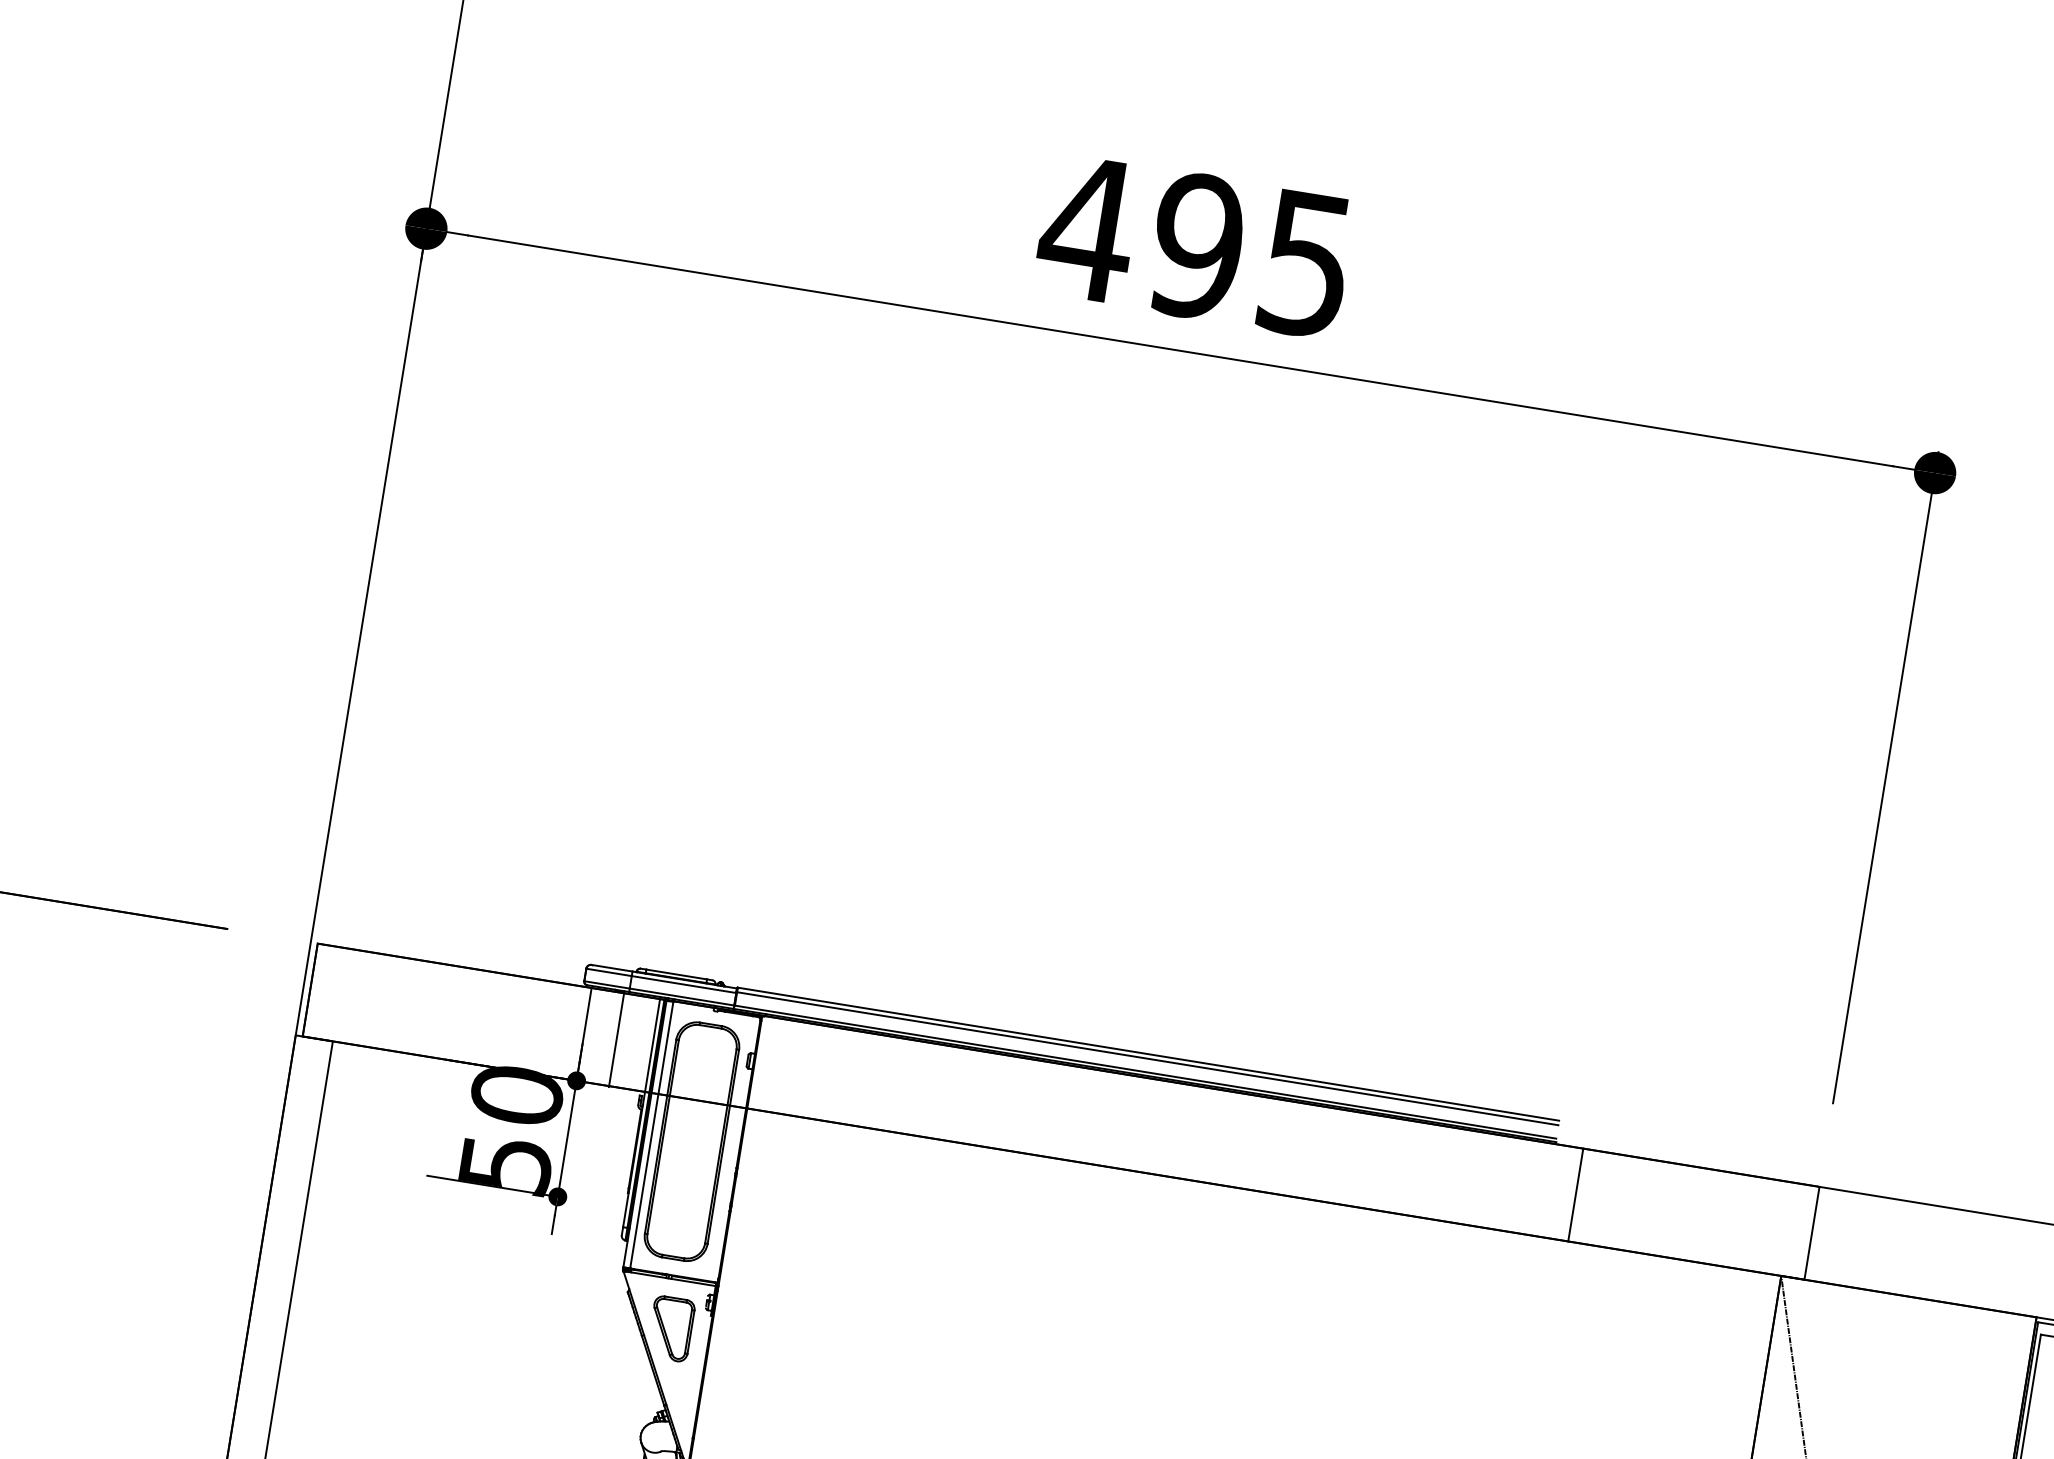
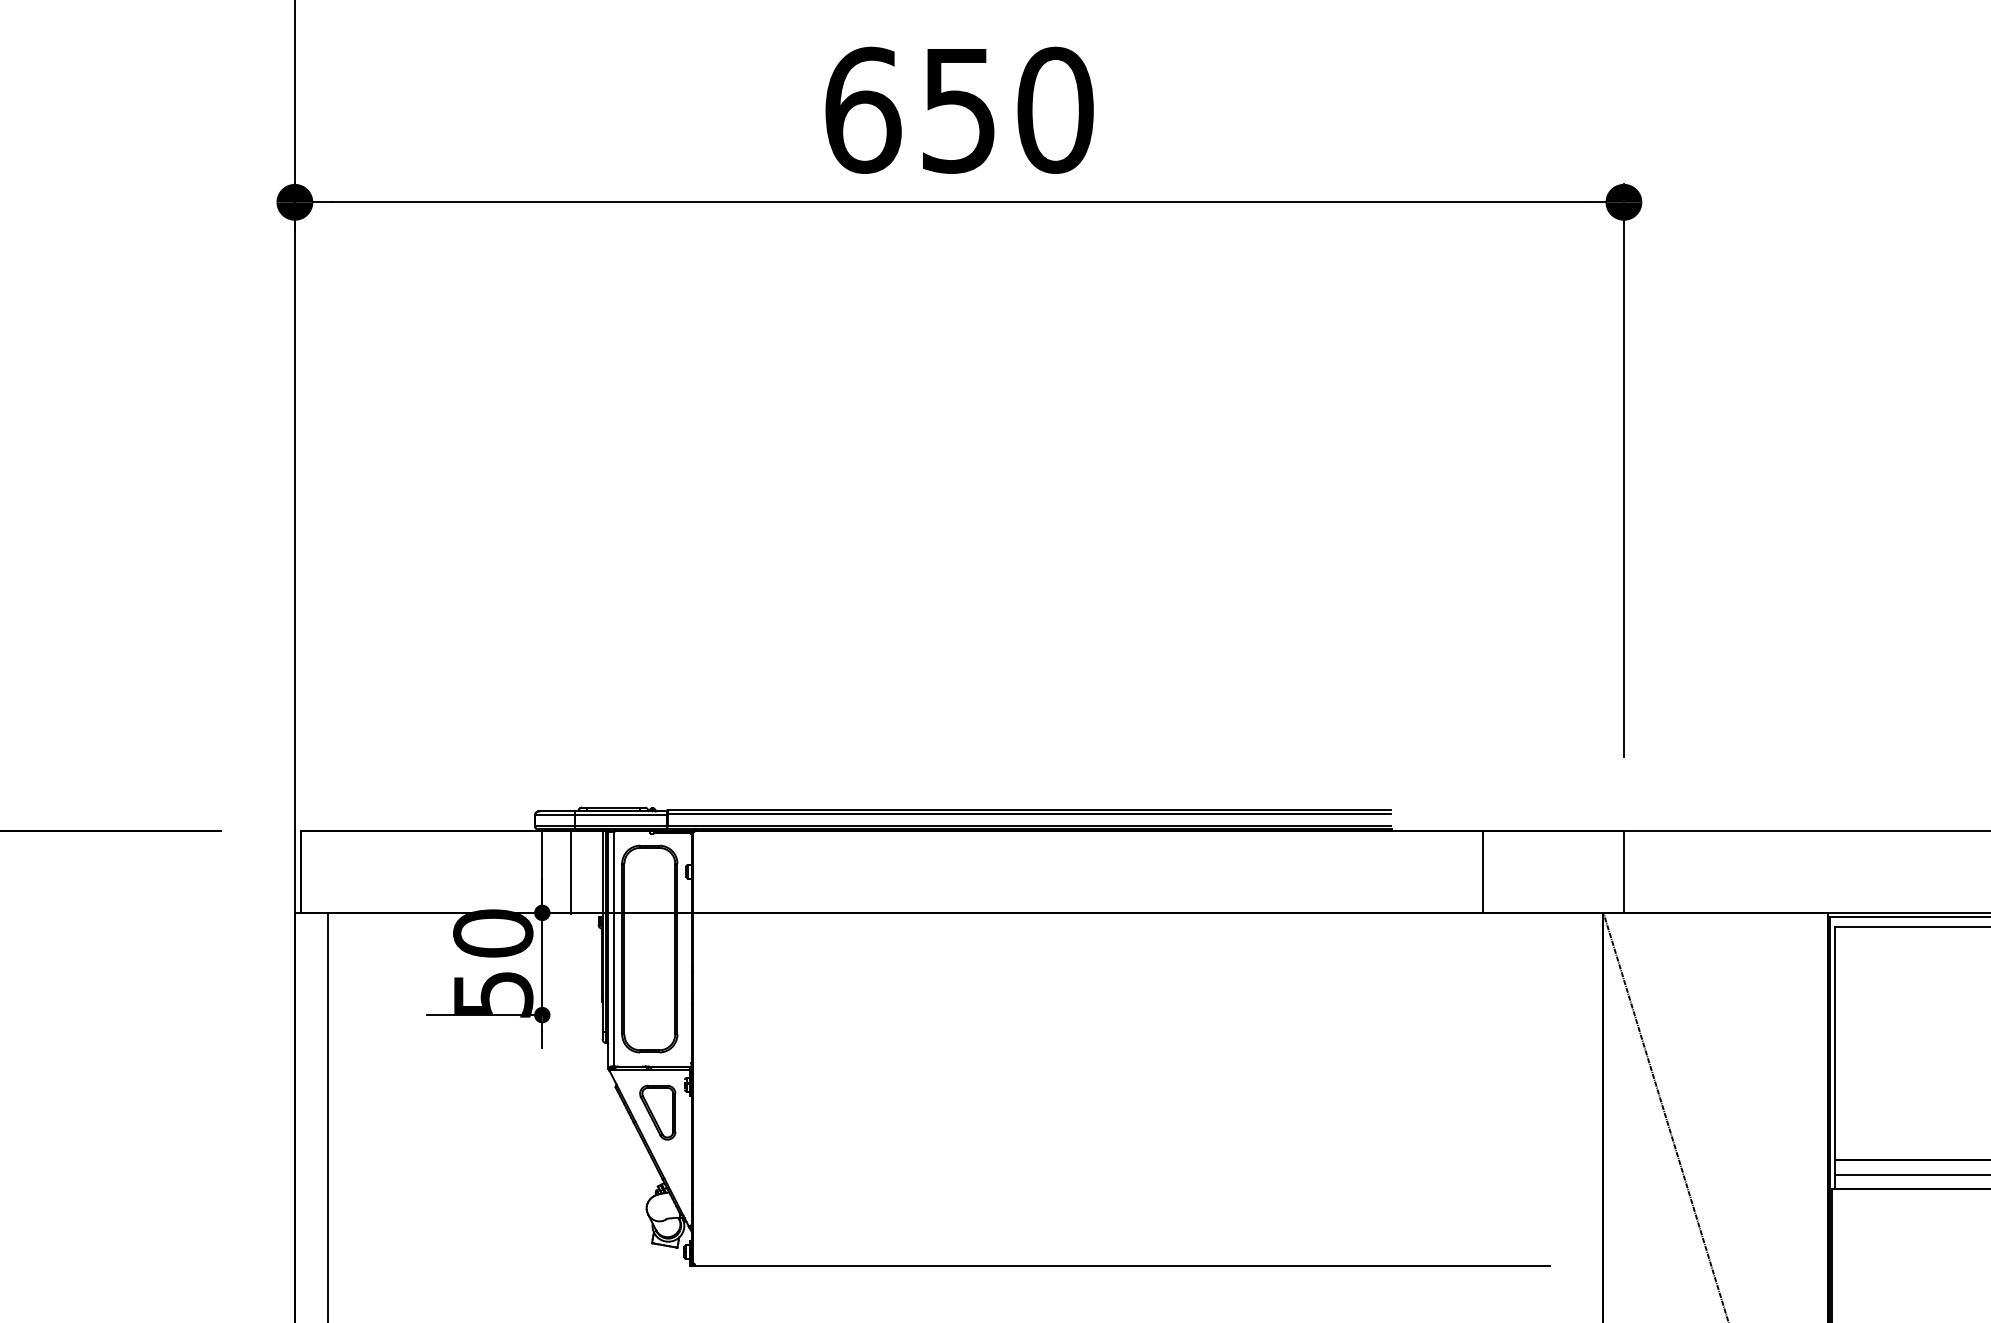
text: (1195, 245) -> (957, 109), 495 -> 650
line: (1575, 1194) -> (1482, 871), moved

